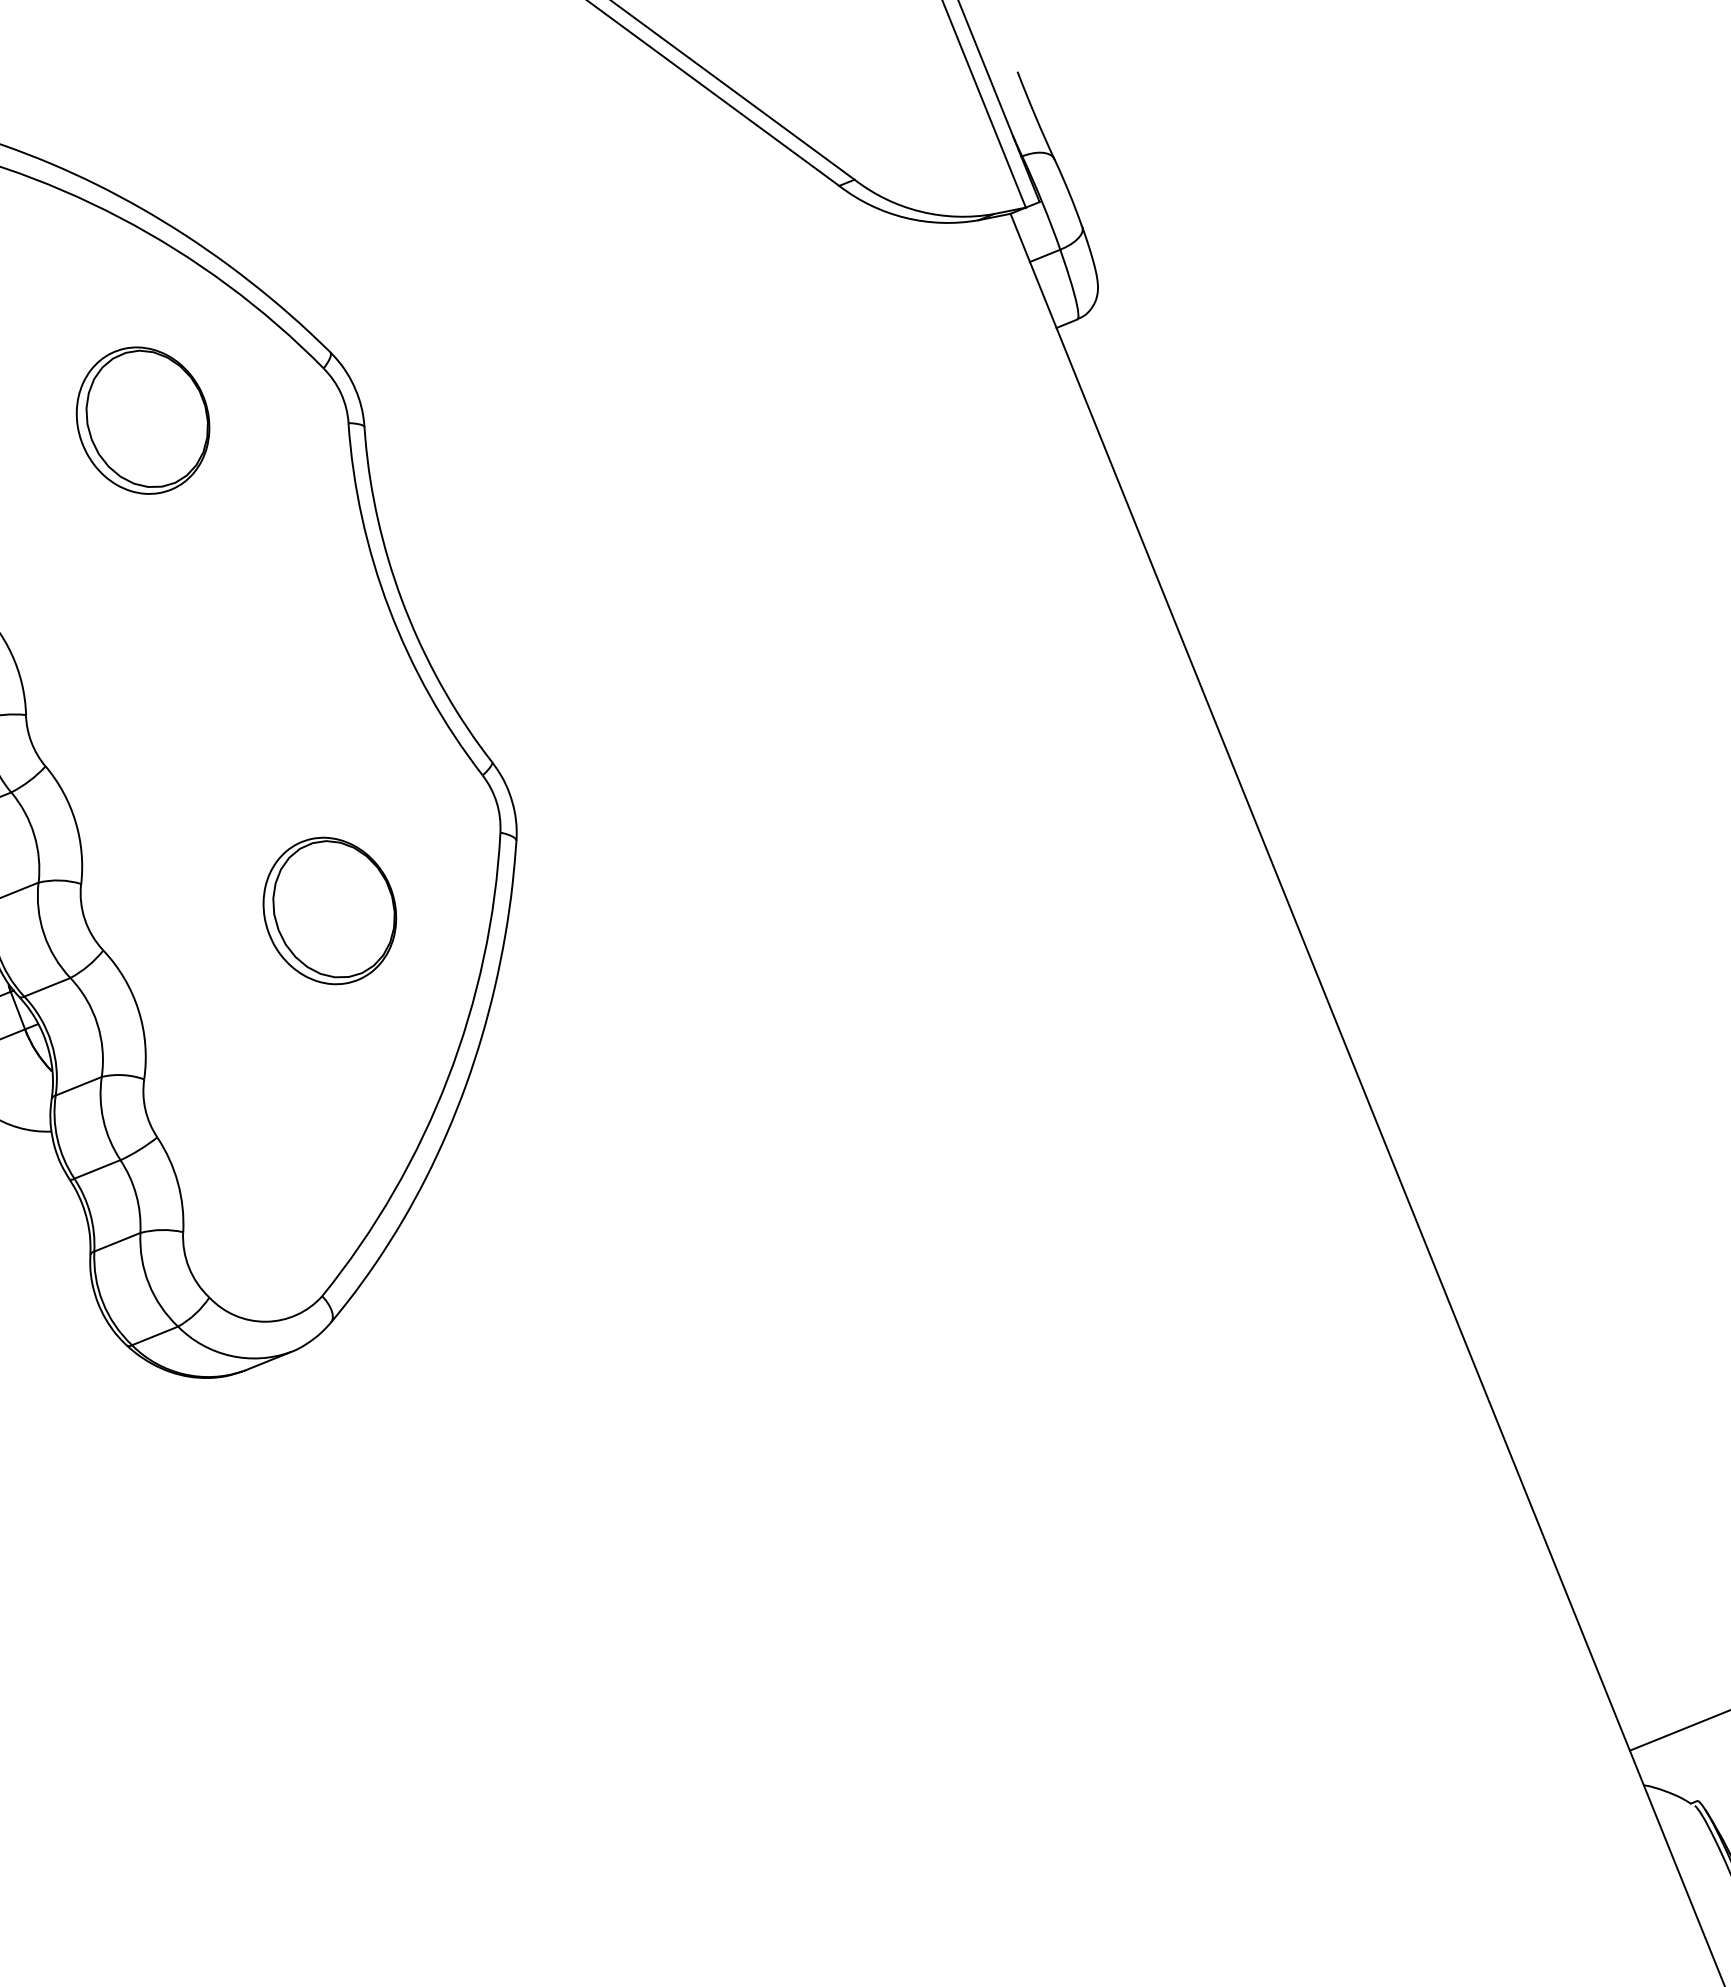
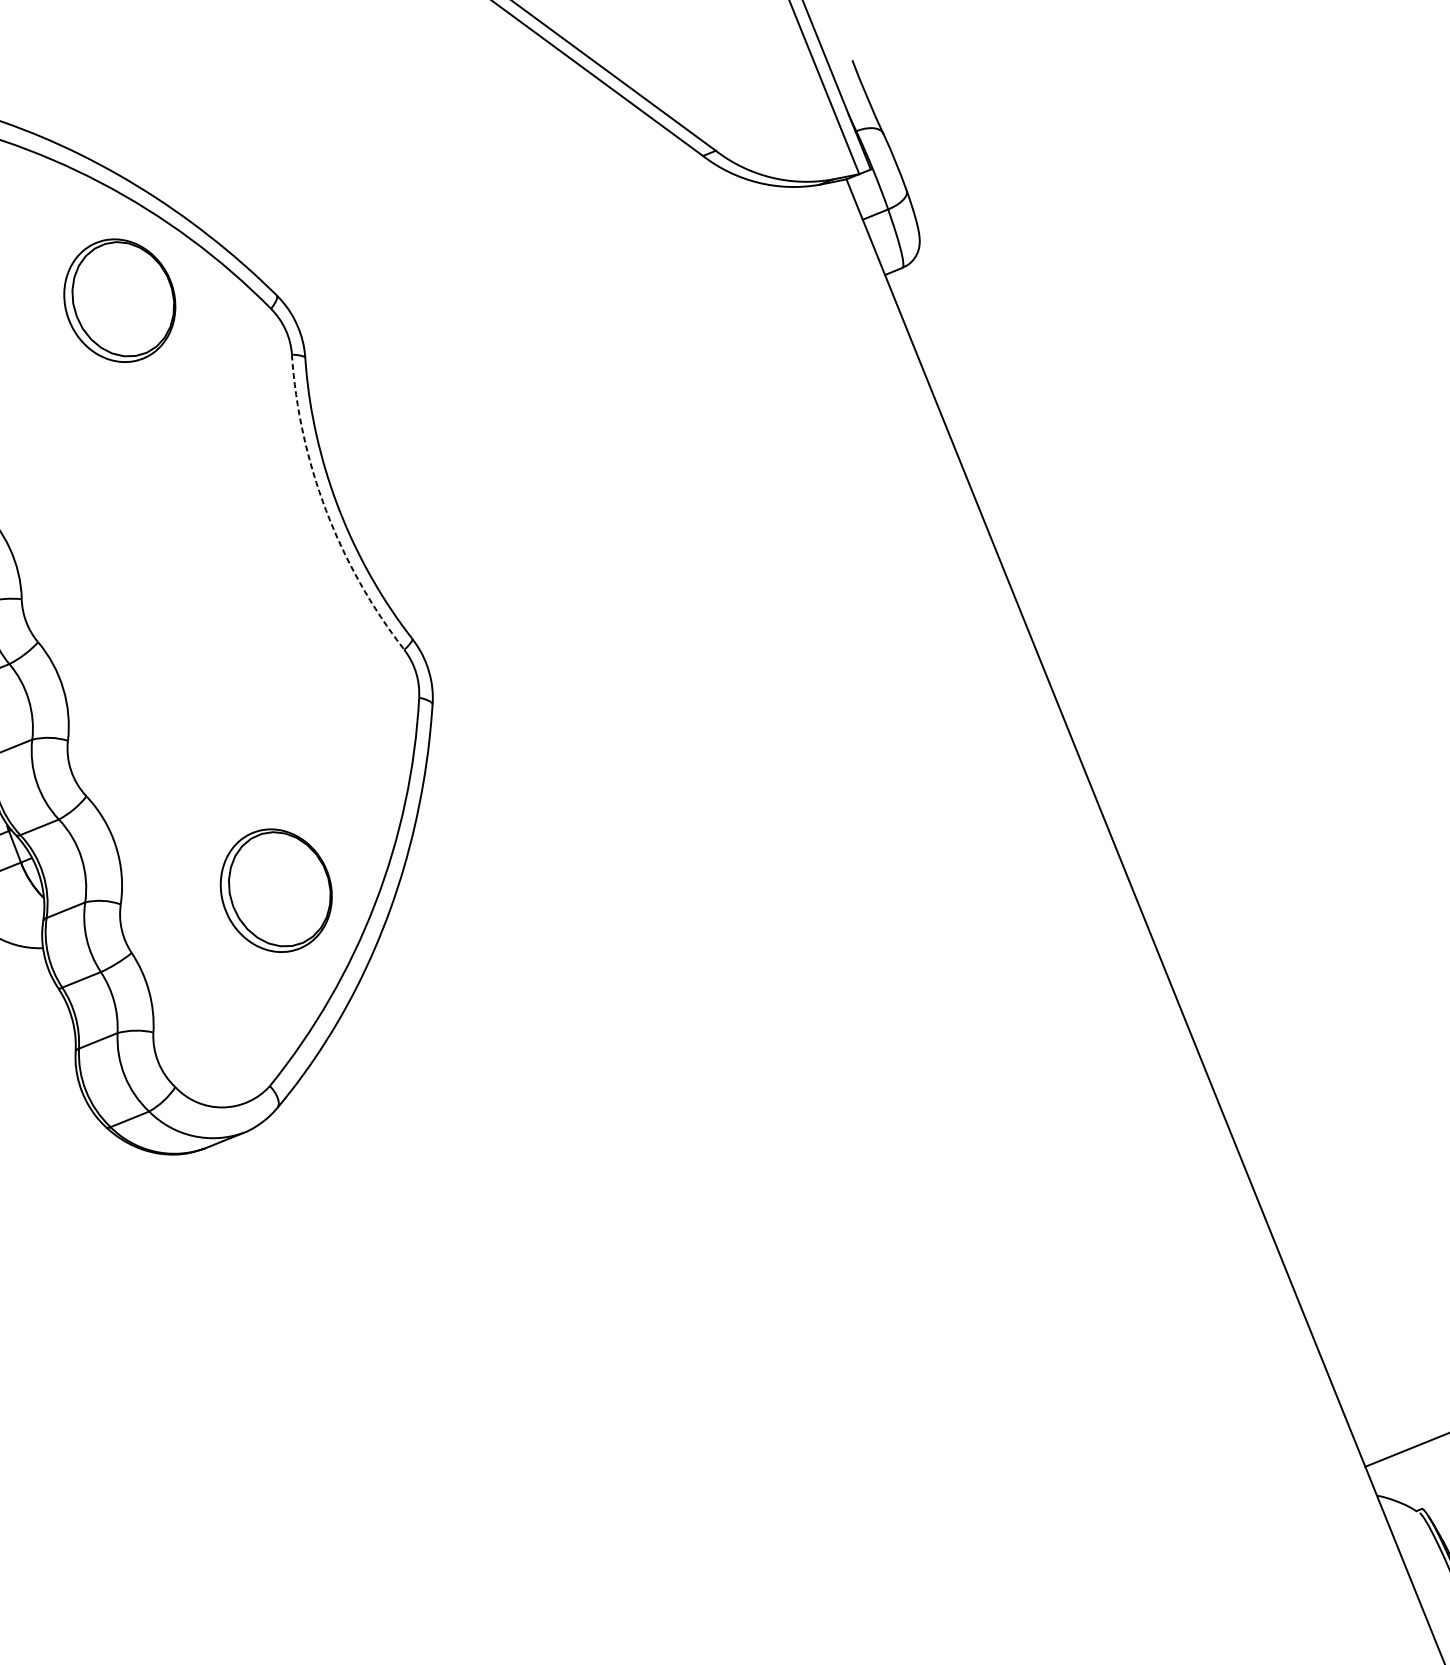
part: (142, 420) -> (119, 300), moved
arc: (389, 609) -> (326, 510), solid -> dashed
part: (329, 910) -> (275, 890), moved

